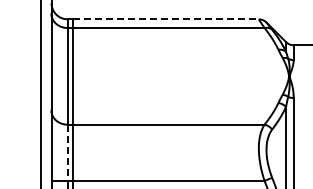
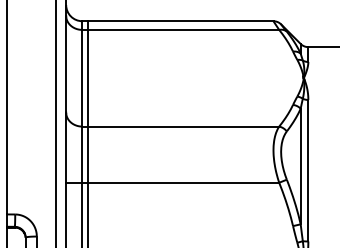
line: (165, 19) -> (180, 21), dashed -> solid
line: (67, 153) -> (82, 155), dashed -> solid

